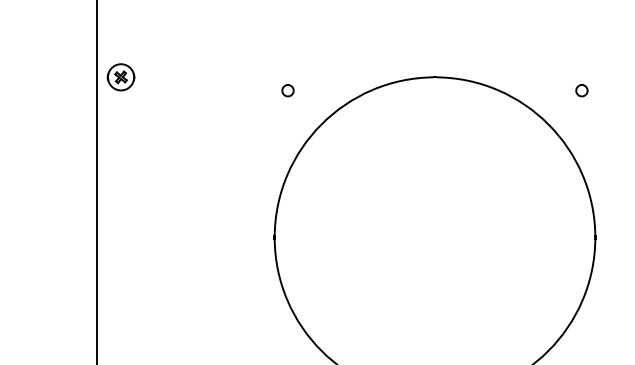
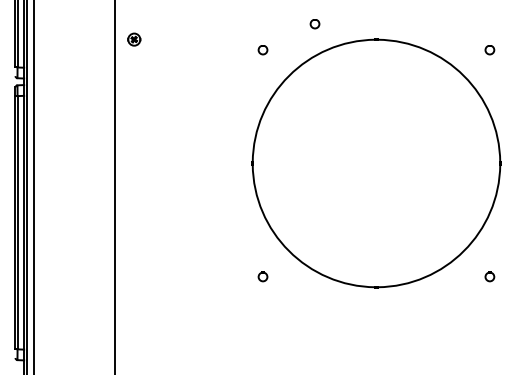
part: (354, 57) -> (314, 24), added
part: (121, 77) -> (134, 39), size x0.6

